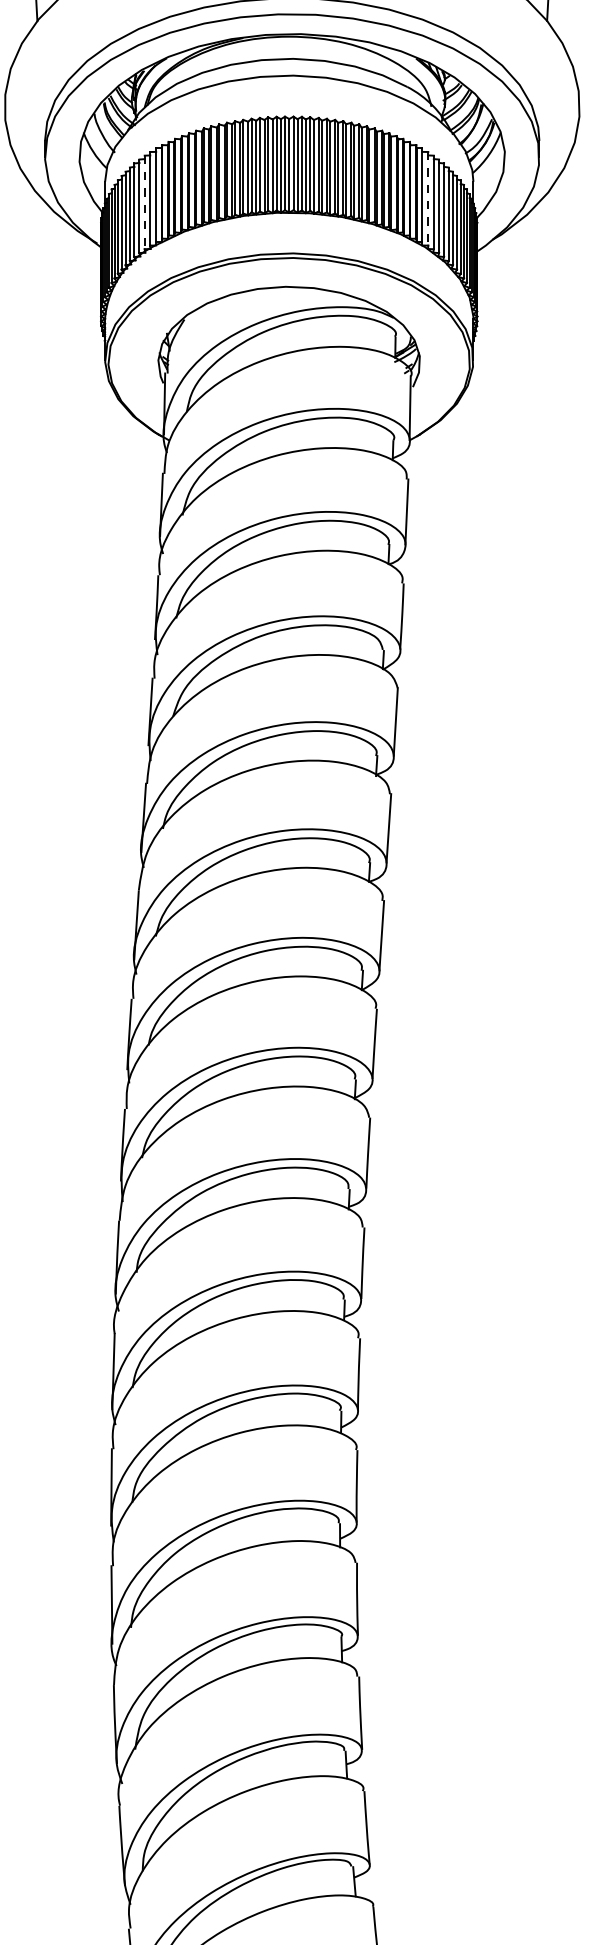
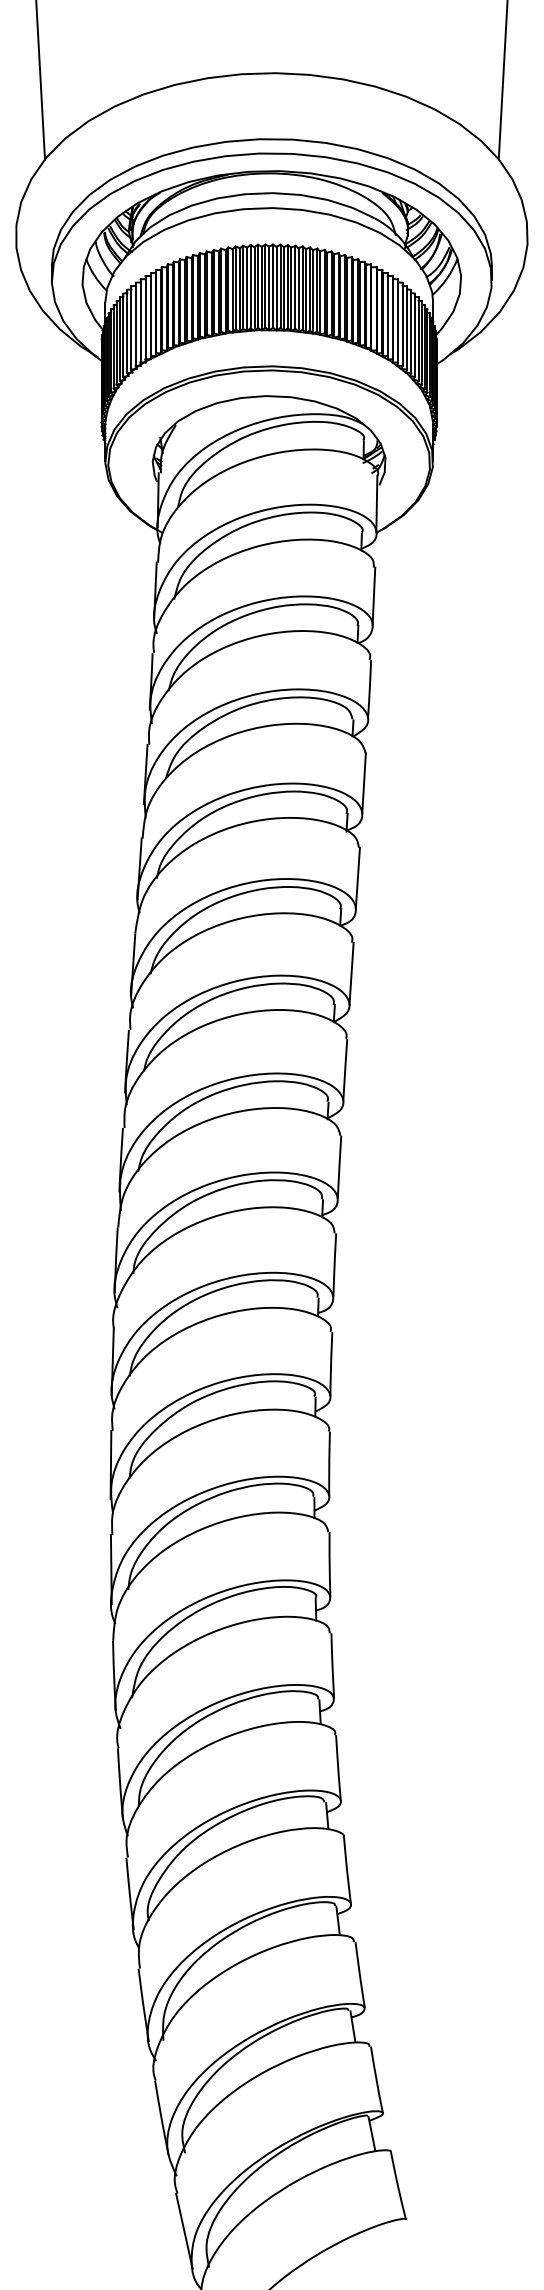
line: (427, 198) -> (392, 317), dashed -> solid
line: (144, 201) -> (140, 320), dashed -> solid

